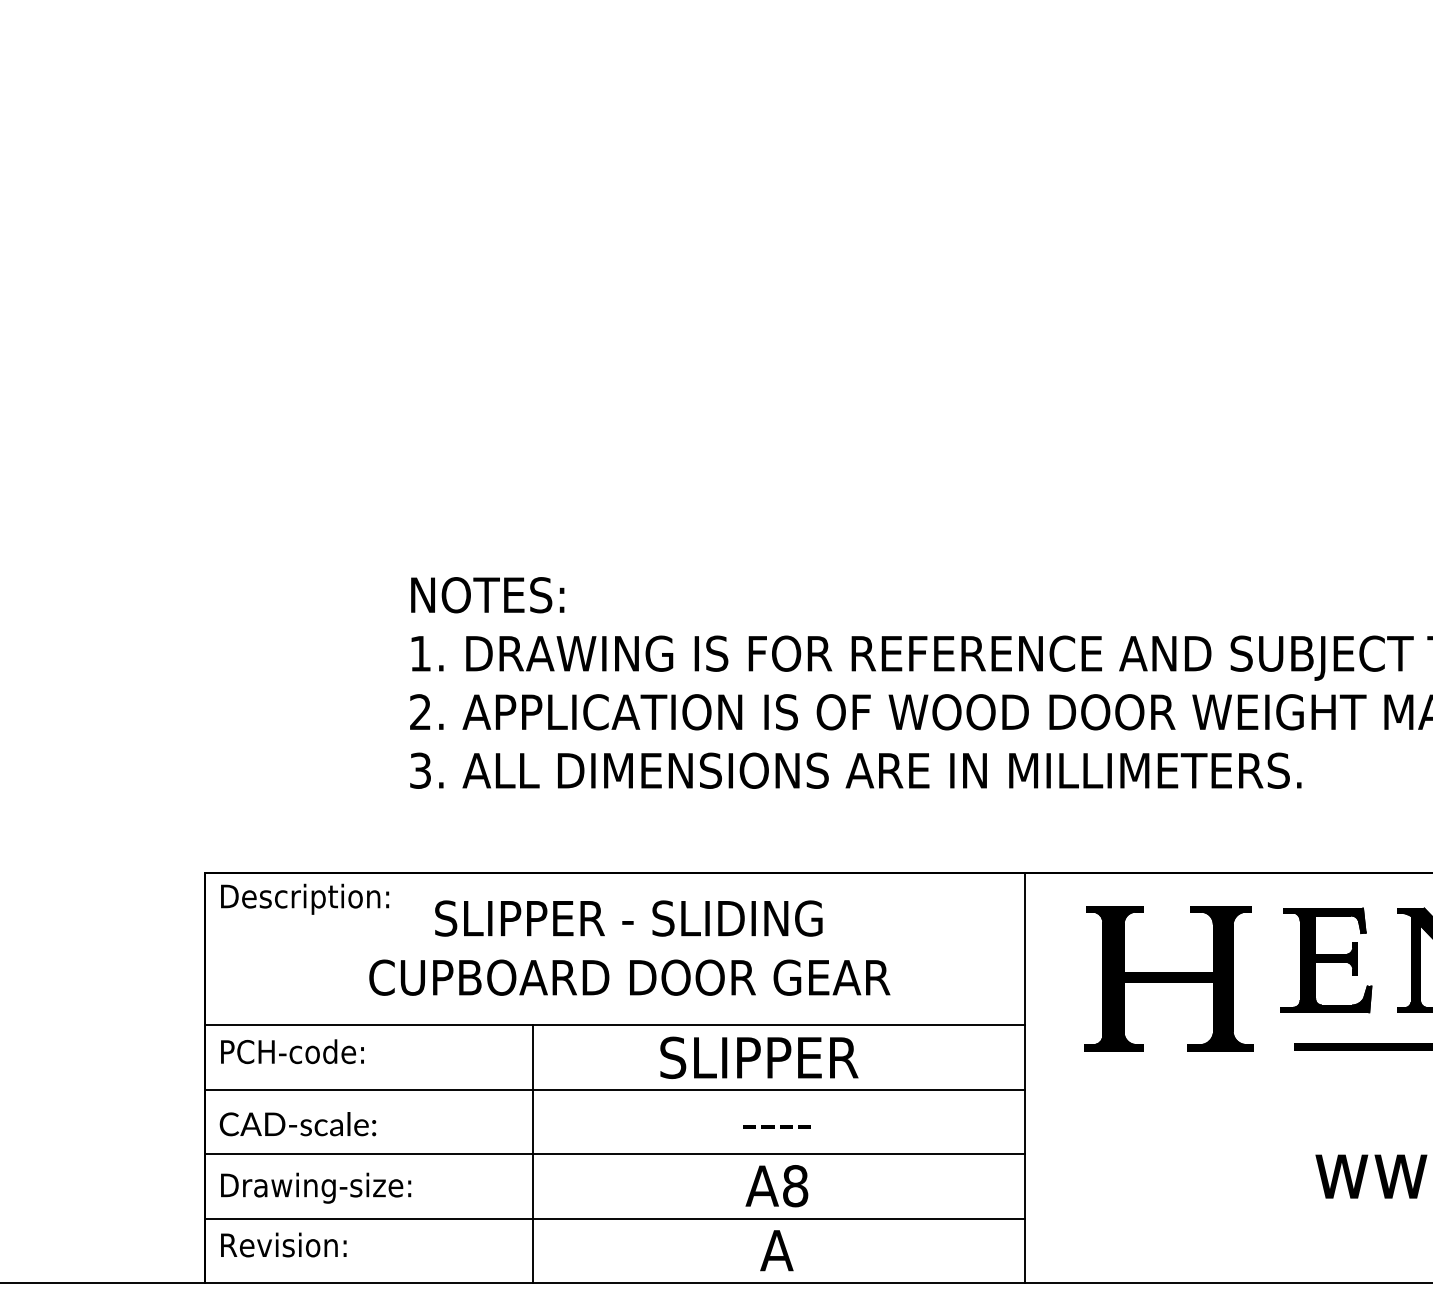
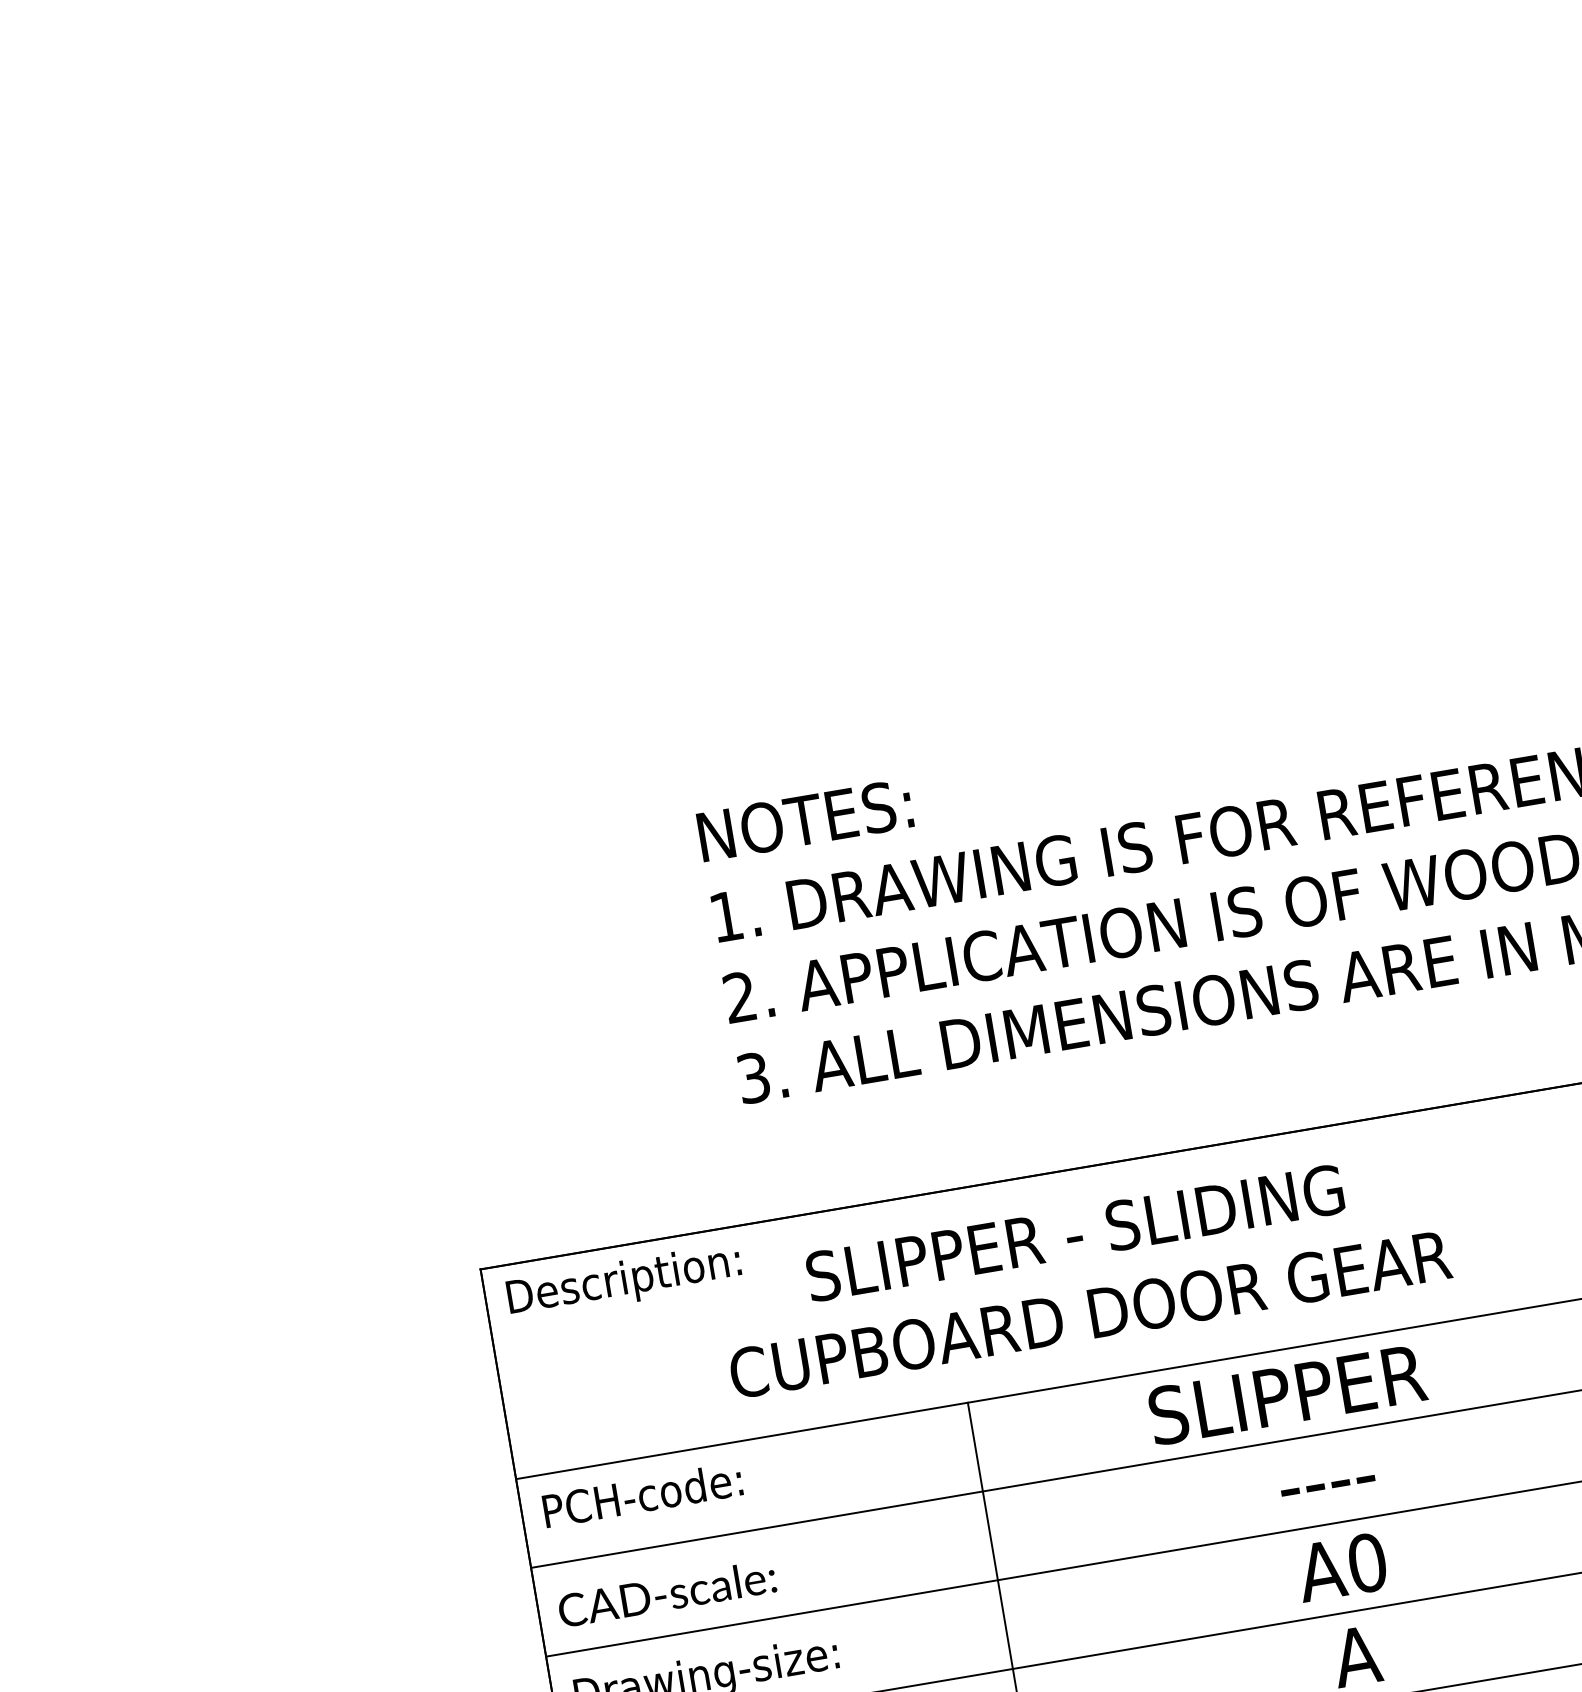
text: (795, 1186) -> (1367, 1563), A8 -> A0

